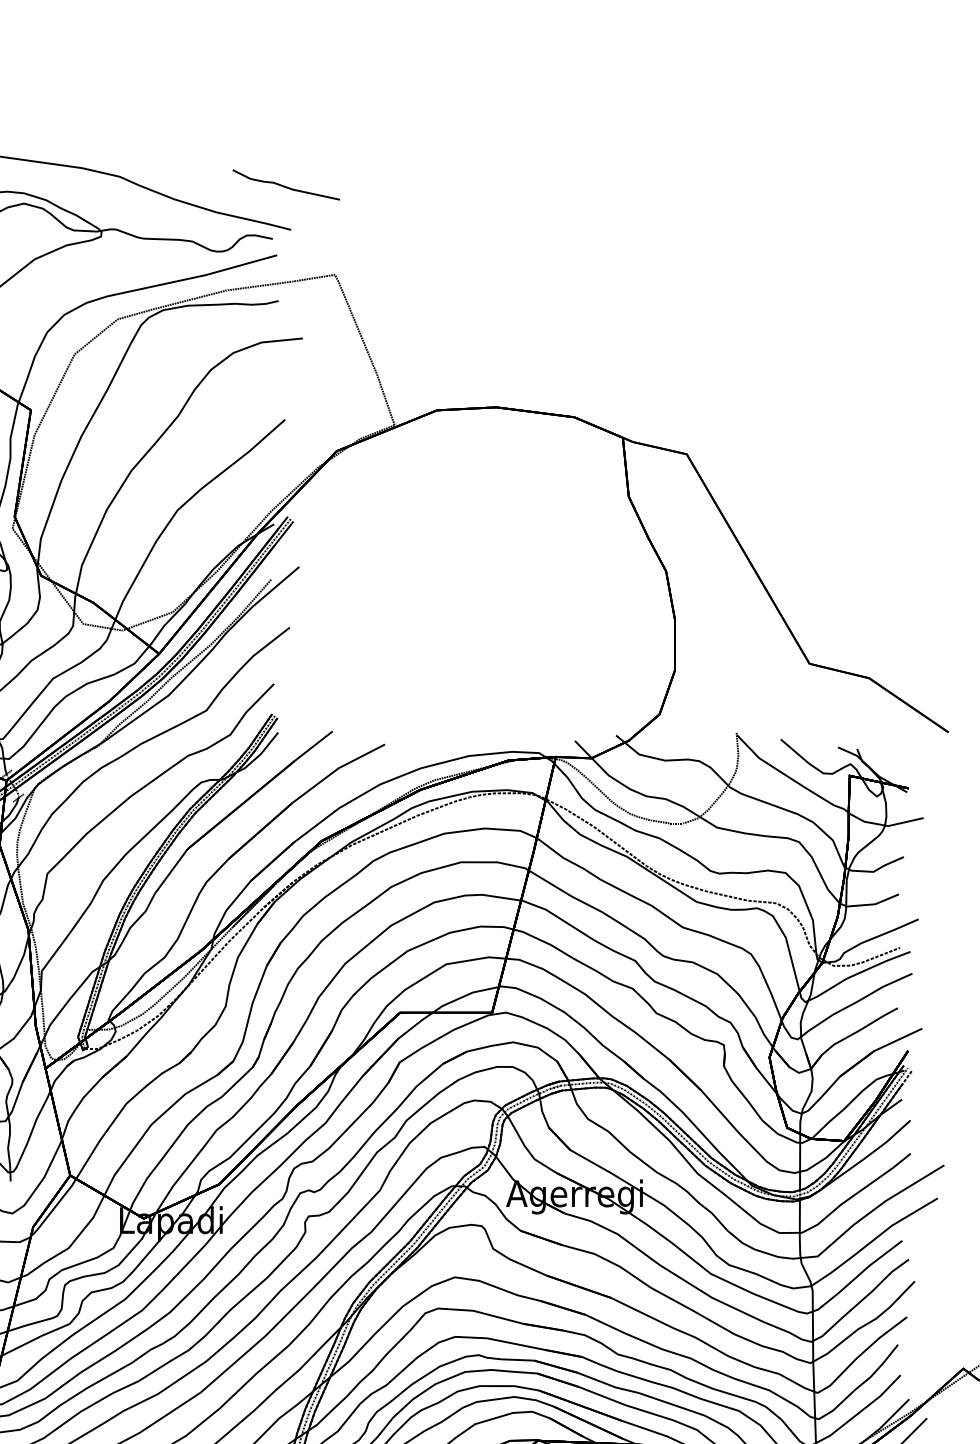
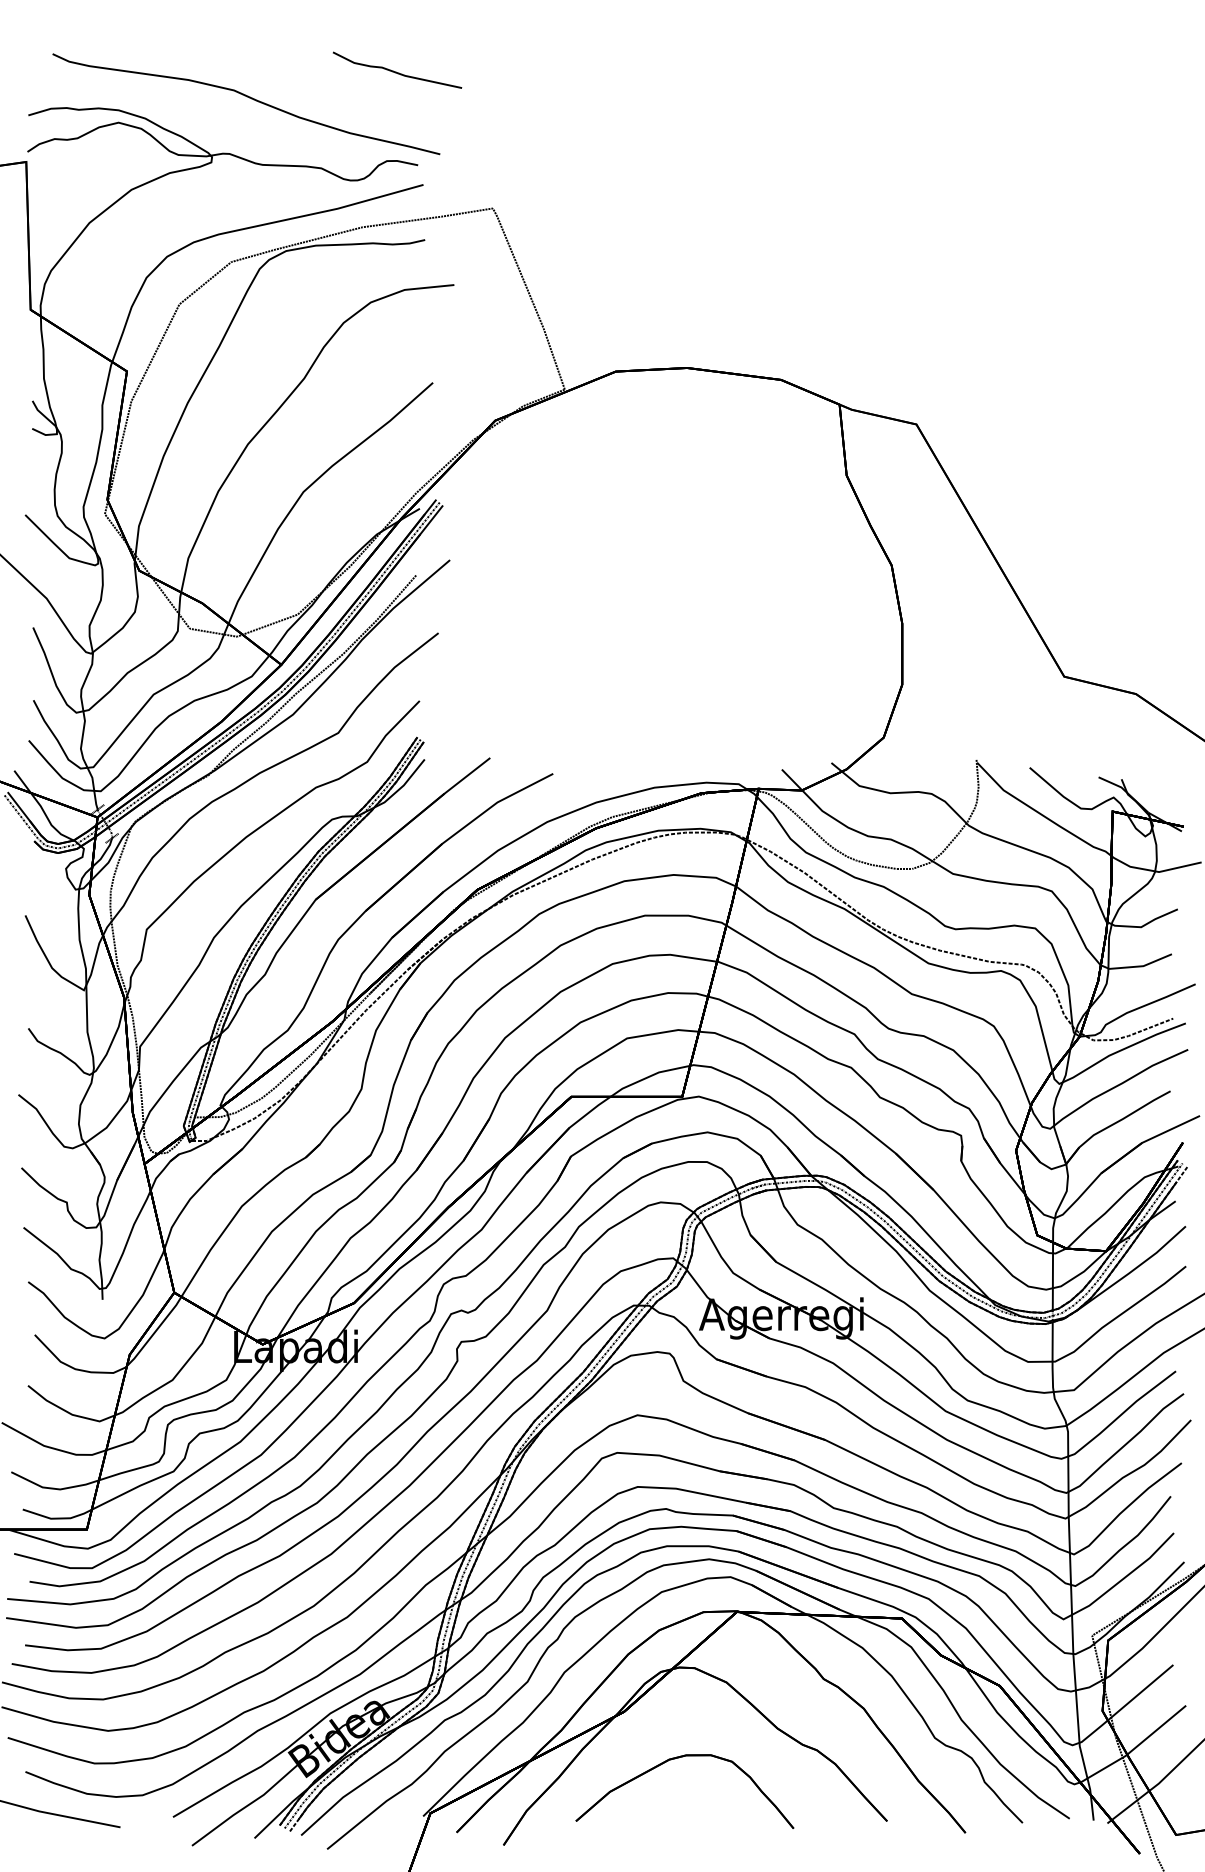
curve: (285, 185) -> (396, 71), moved

